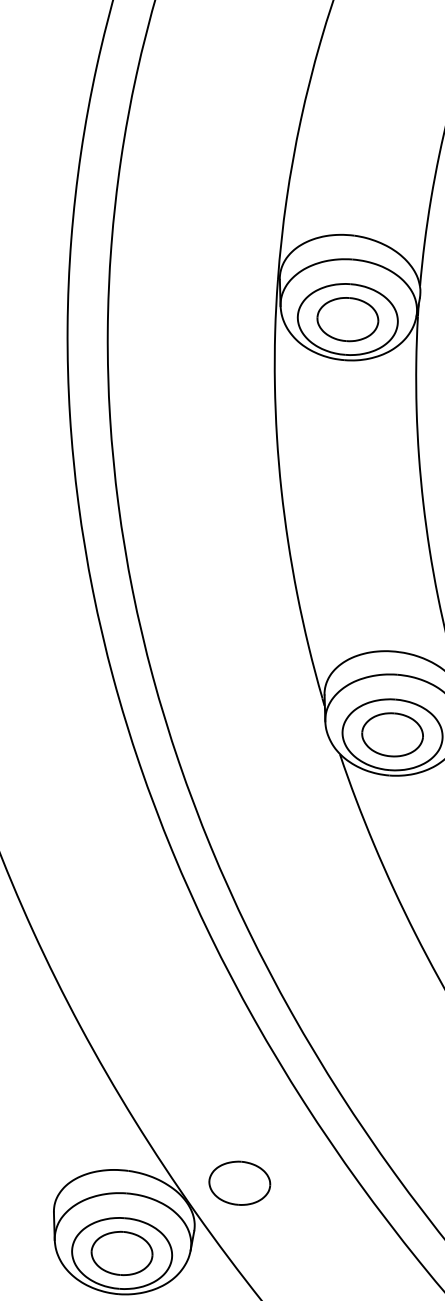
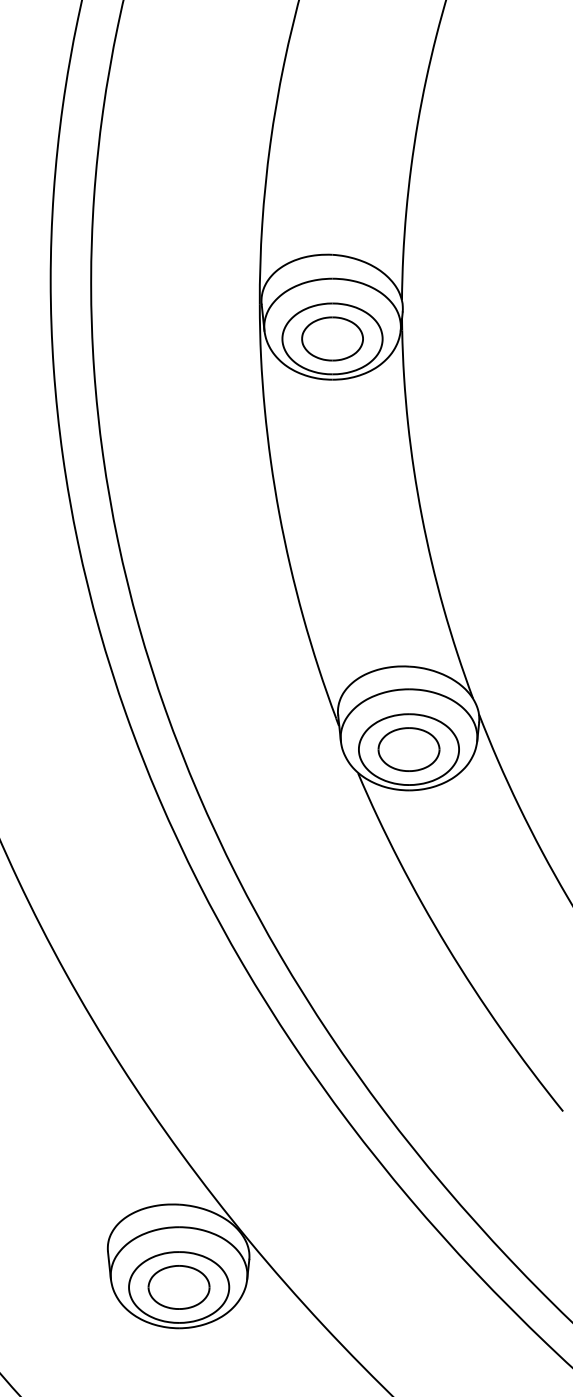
part: (239, 1183) -> (290, 1208), removed

